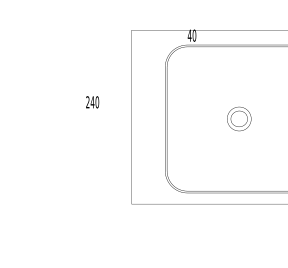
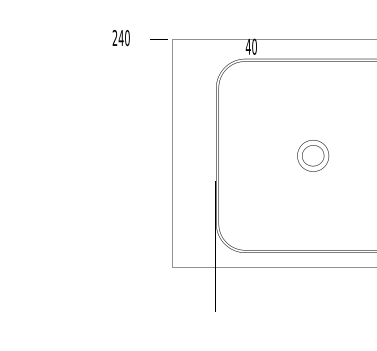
text: (92, 102) -> (120, 38), moved

